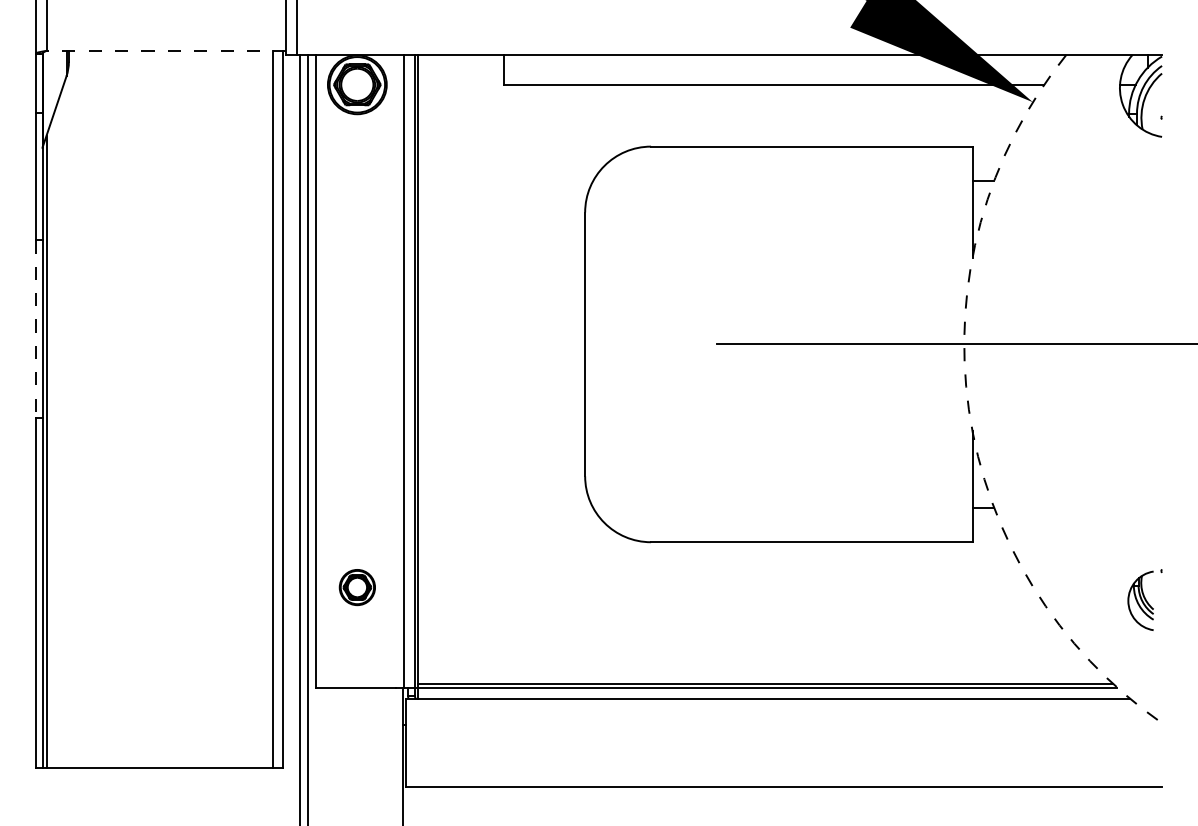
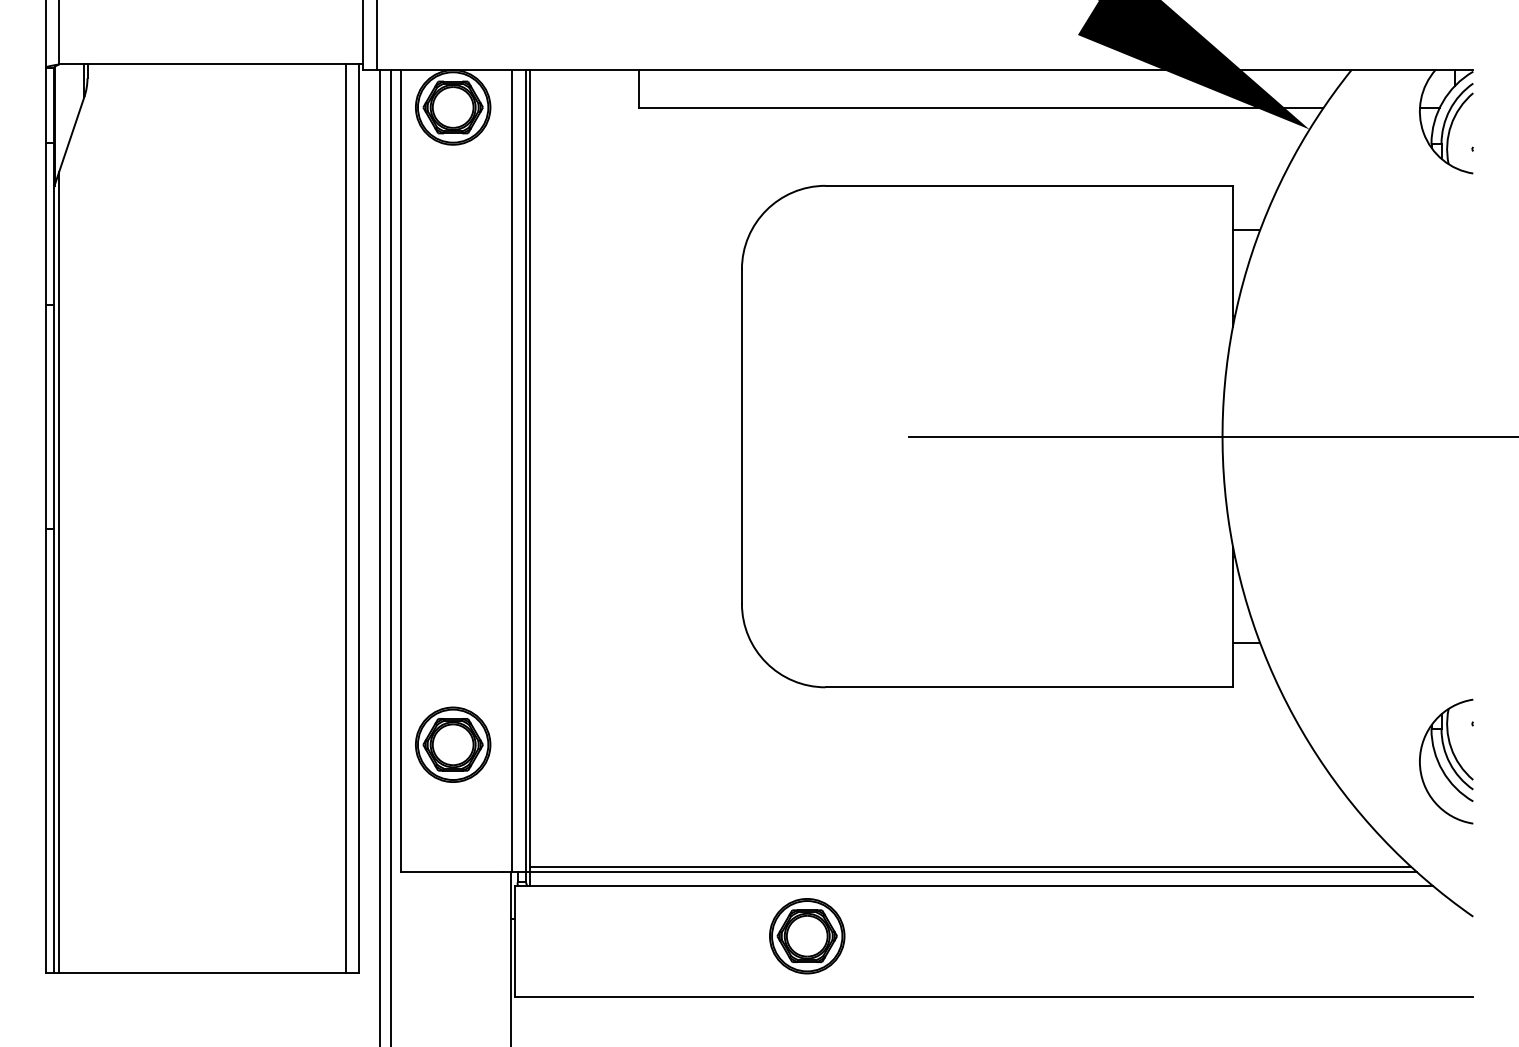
line: (166, 50) -> (211, 63), dashed -> solid
line: (35, 328) -> (45, 416), dashed -> solid
arc: (968, 409) -> (1227, 519), dashed -> solid
part: (357, 587) -> (453, 744), size x1.67
part: (1140, 600) -> (1445, 761), size x1.67
part: (636, 738) -> (807, 936), added

